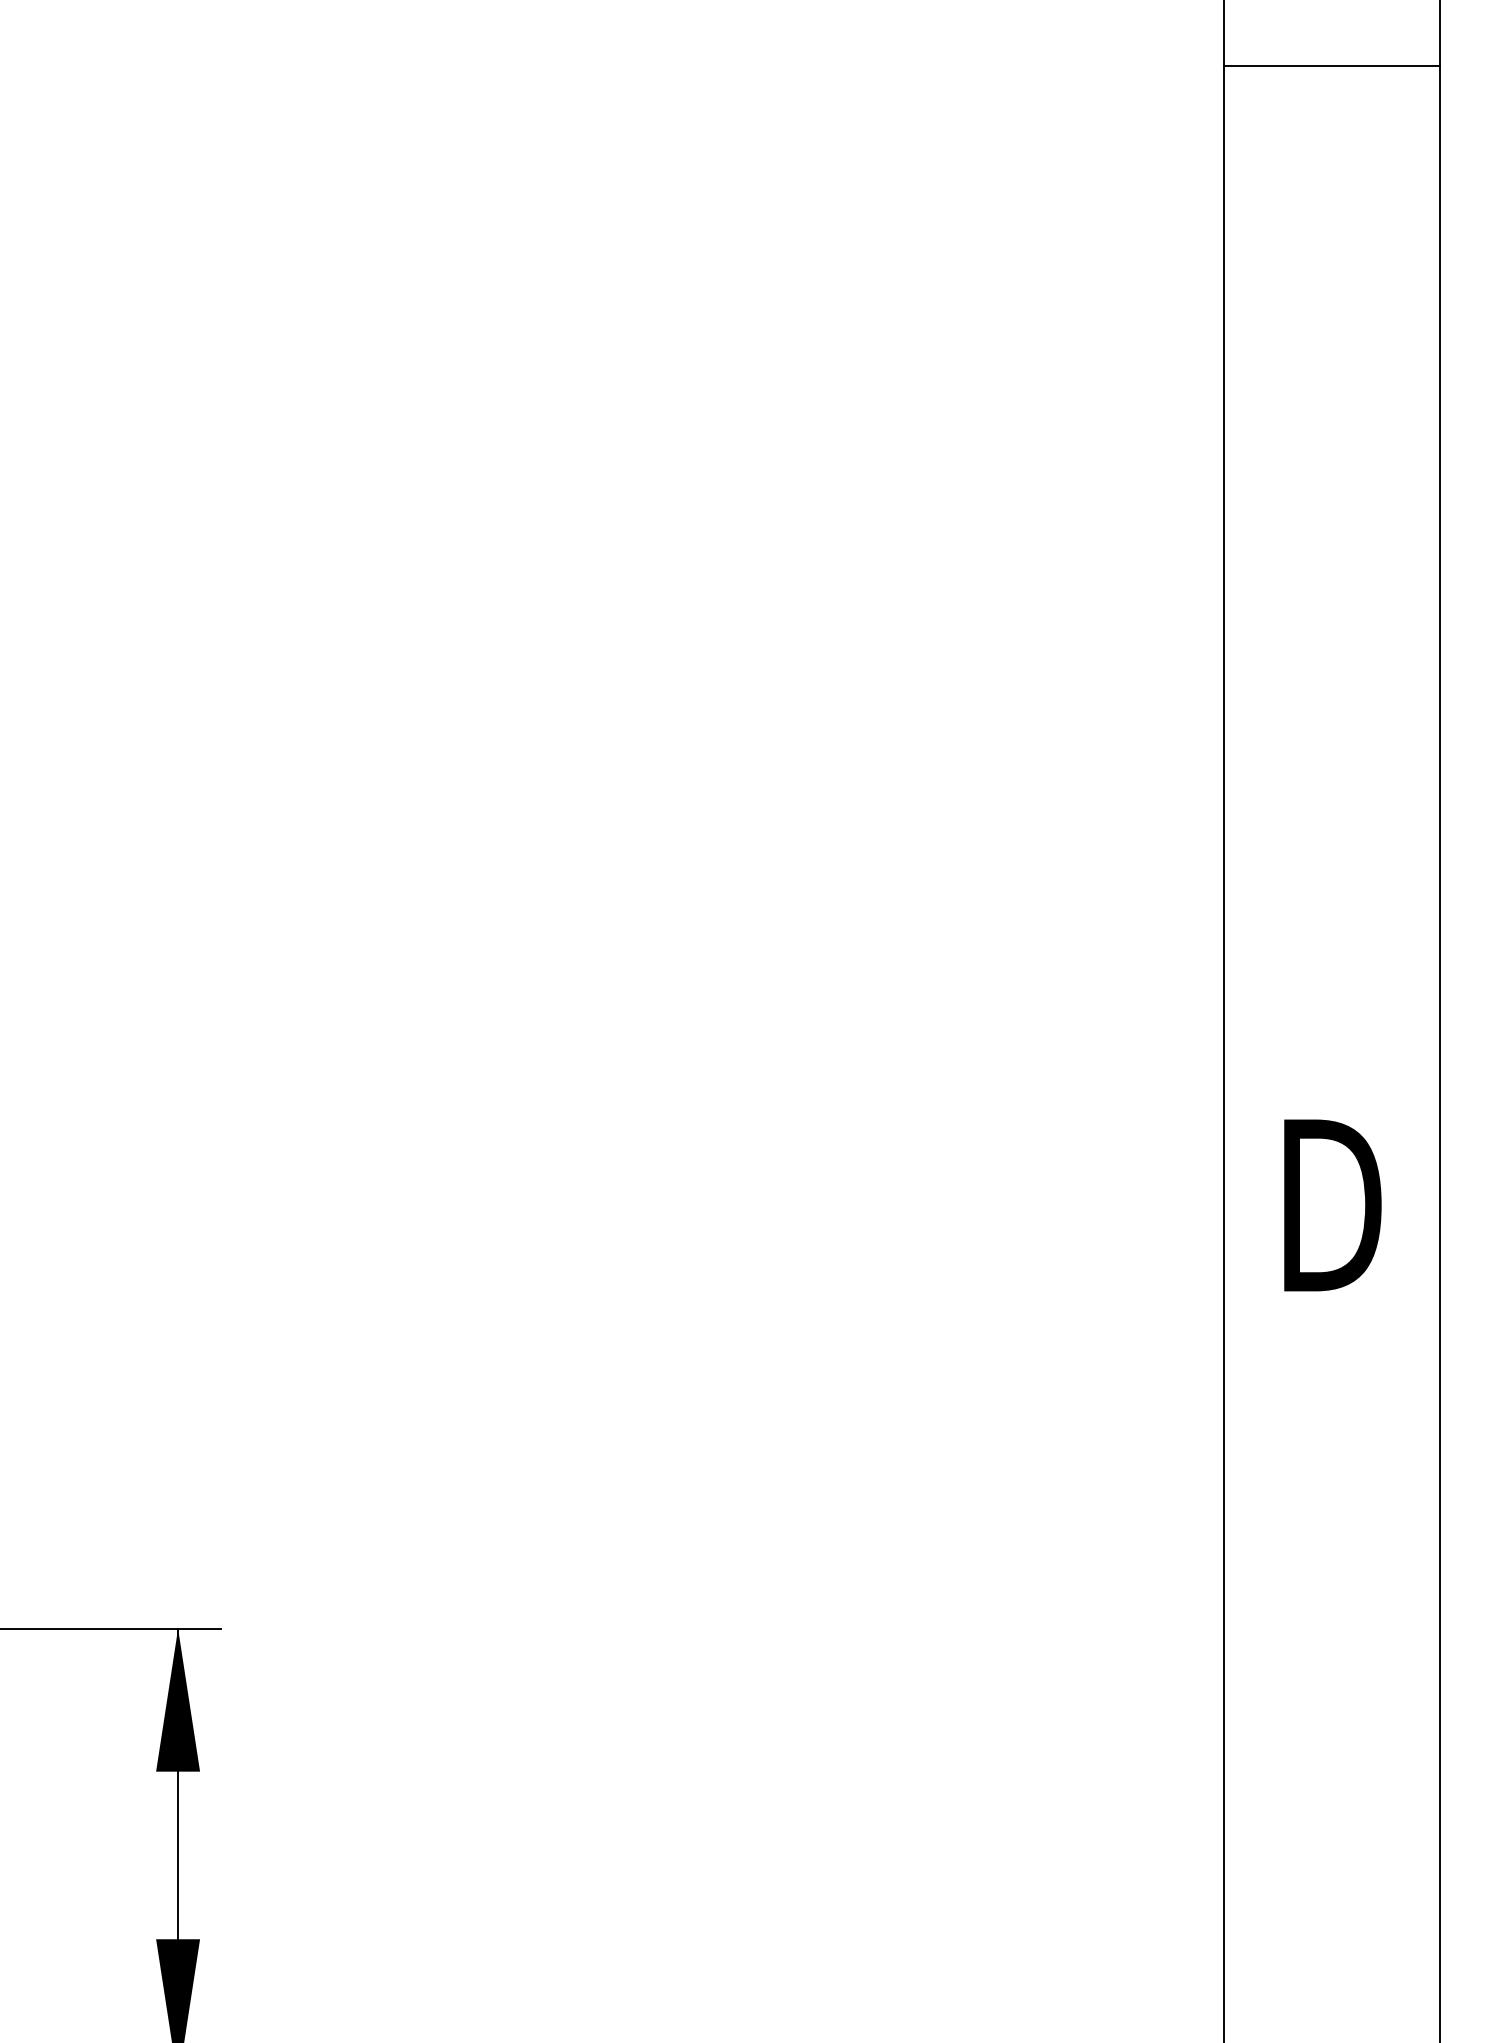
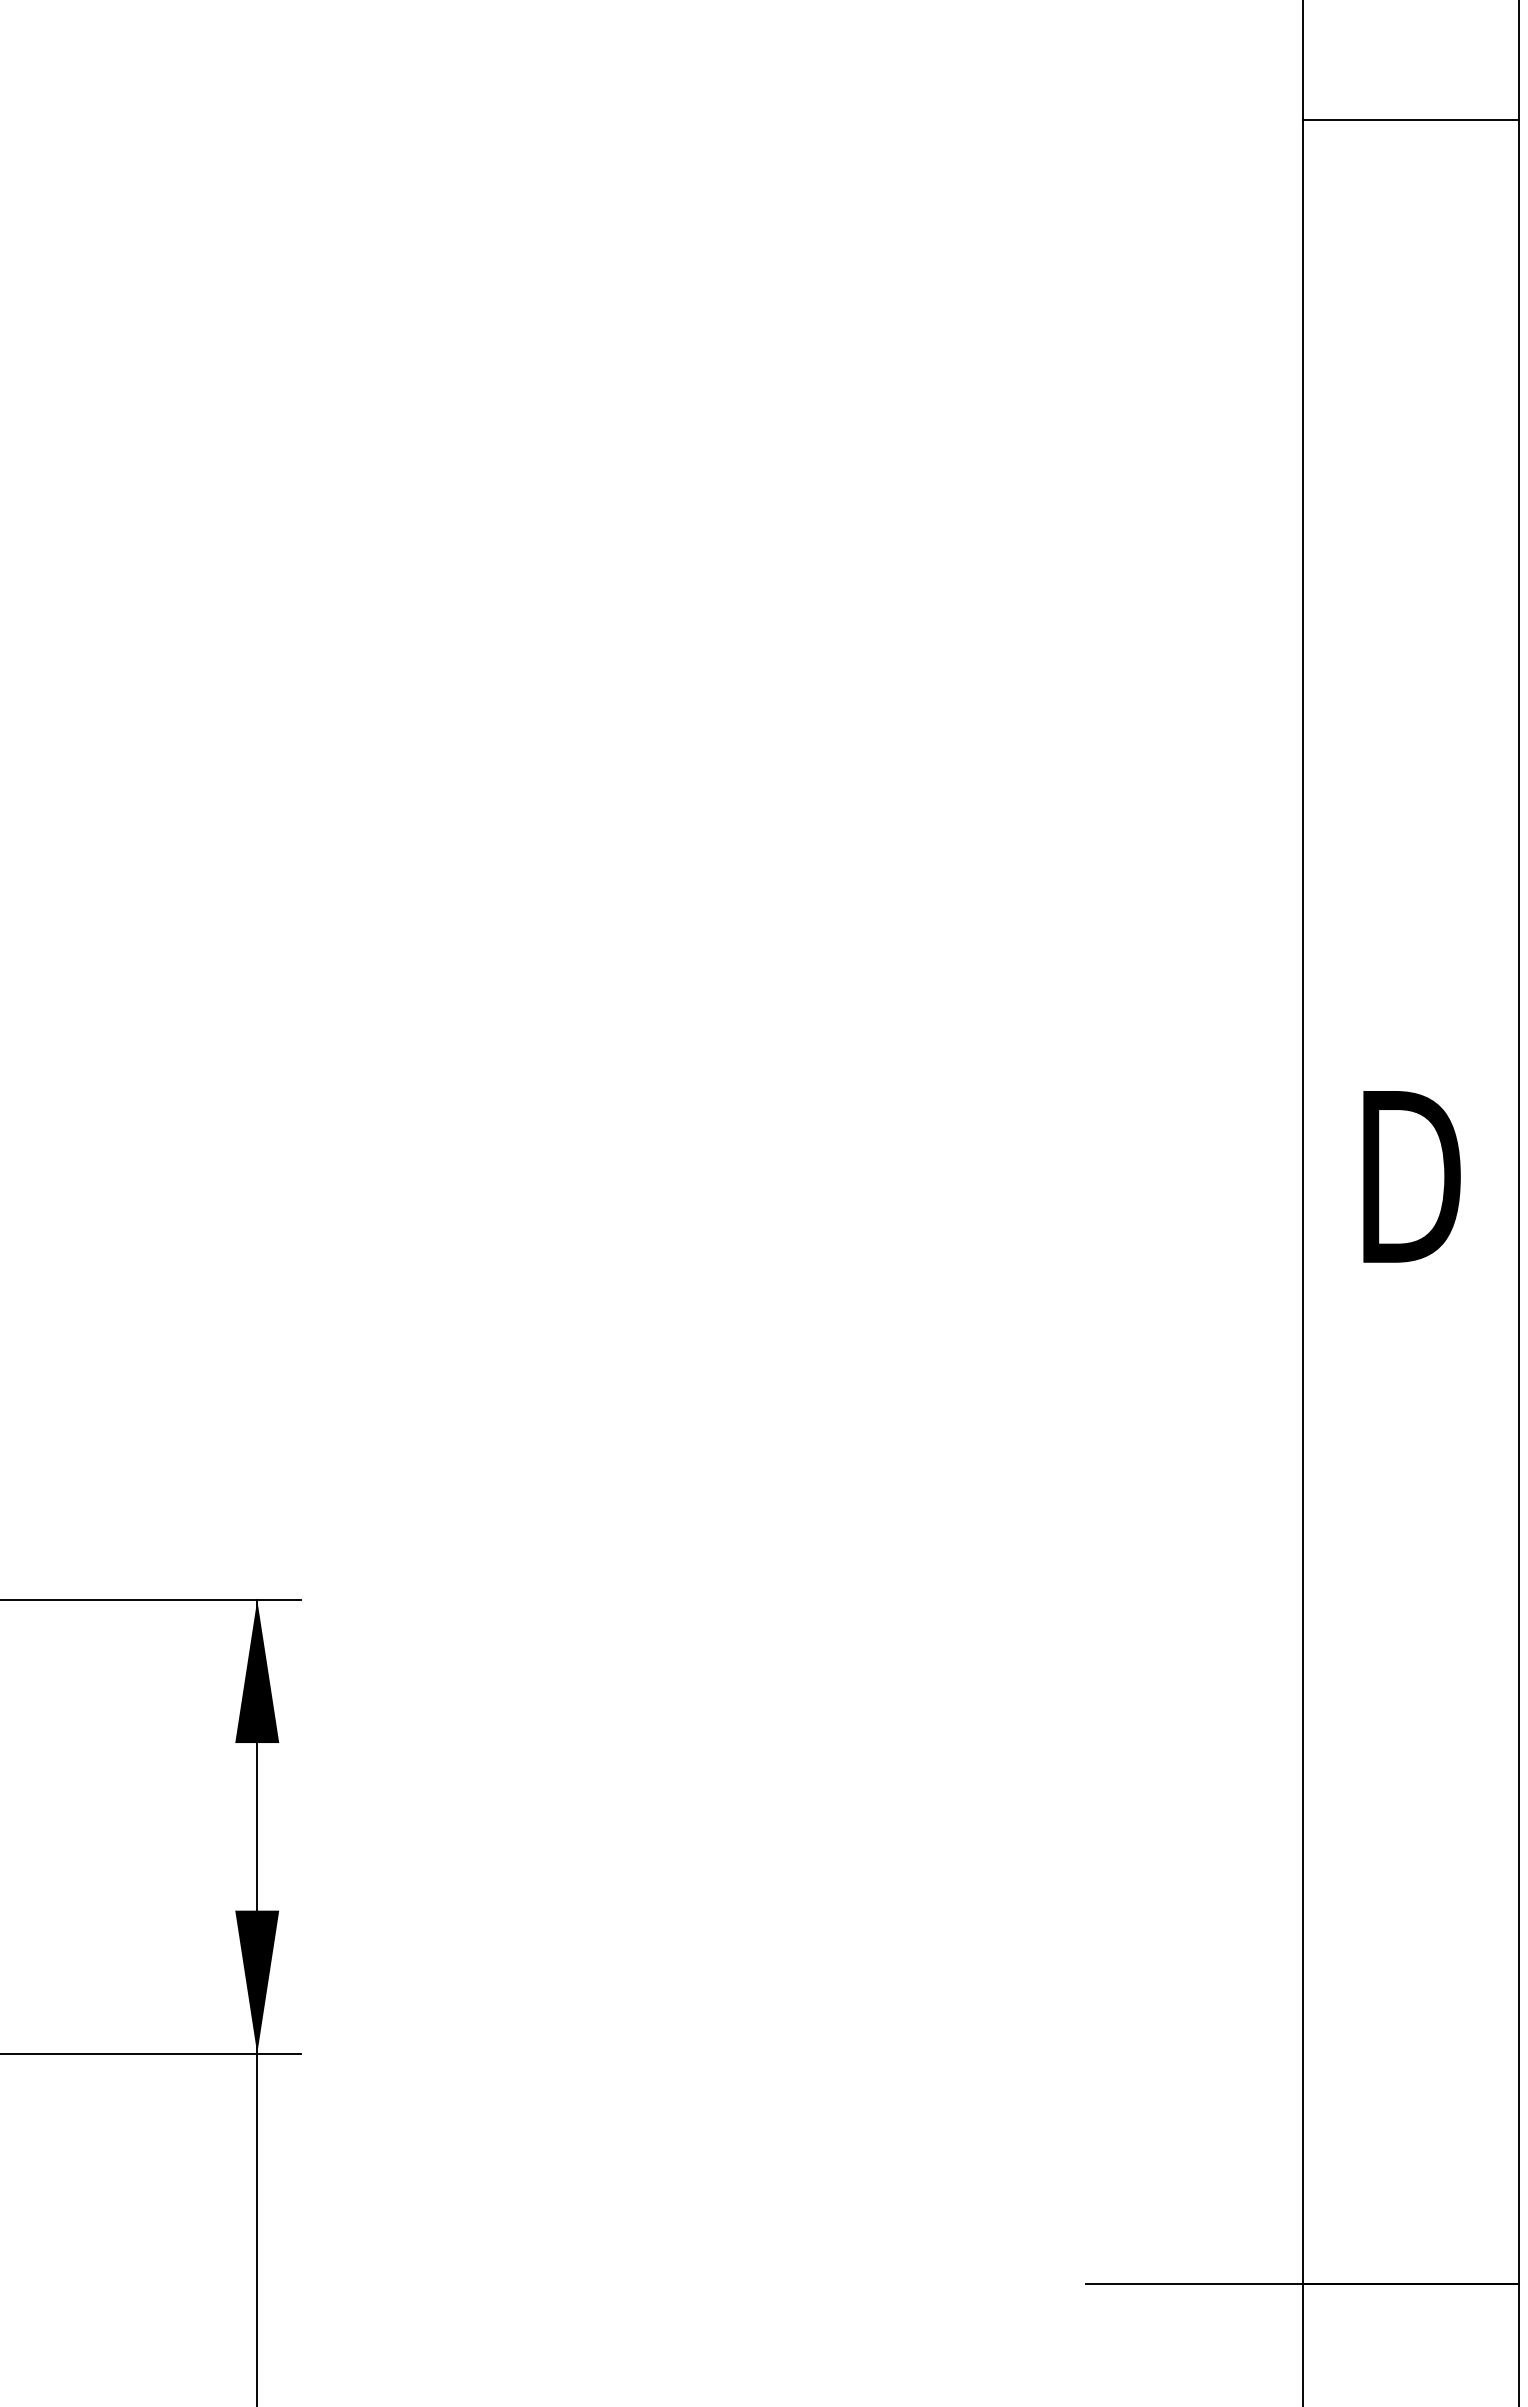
line: (1331, 66) -> (1410, 119), moved

